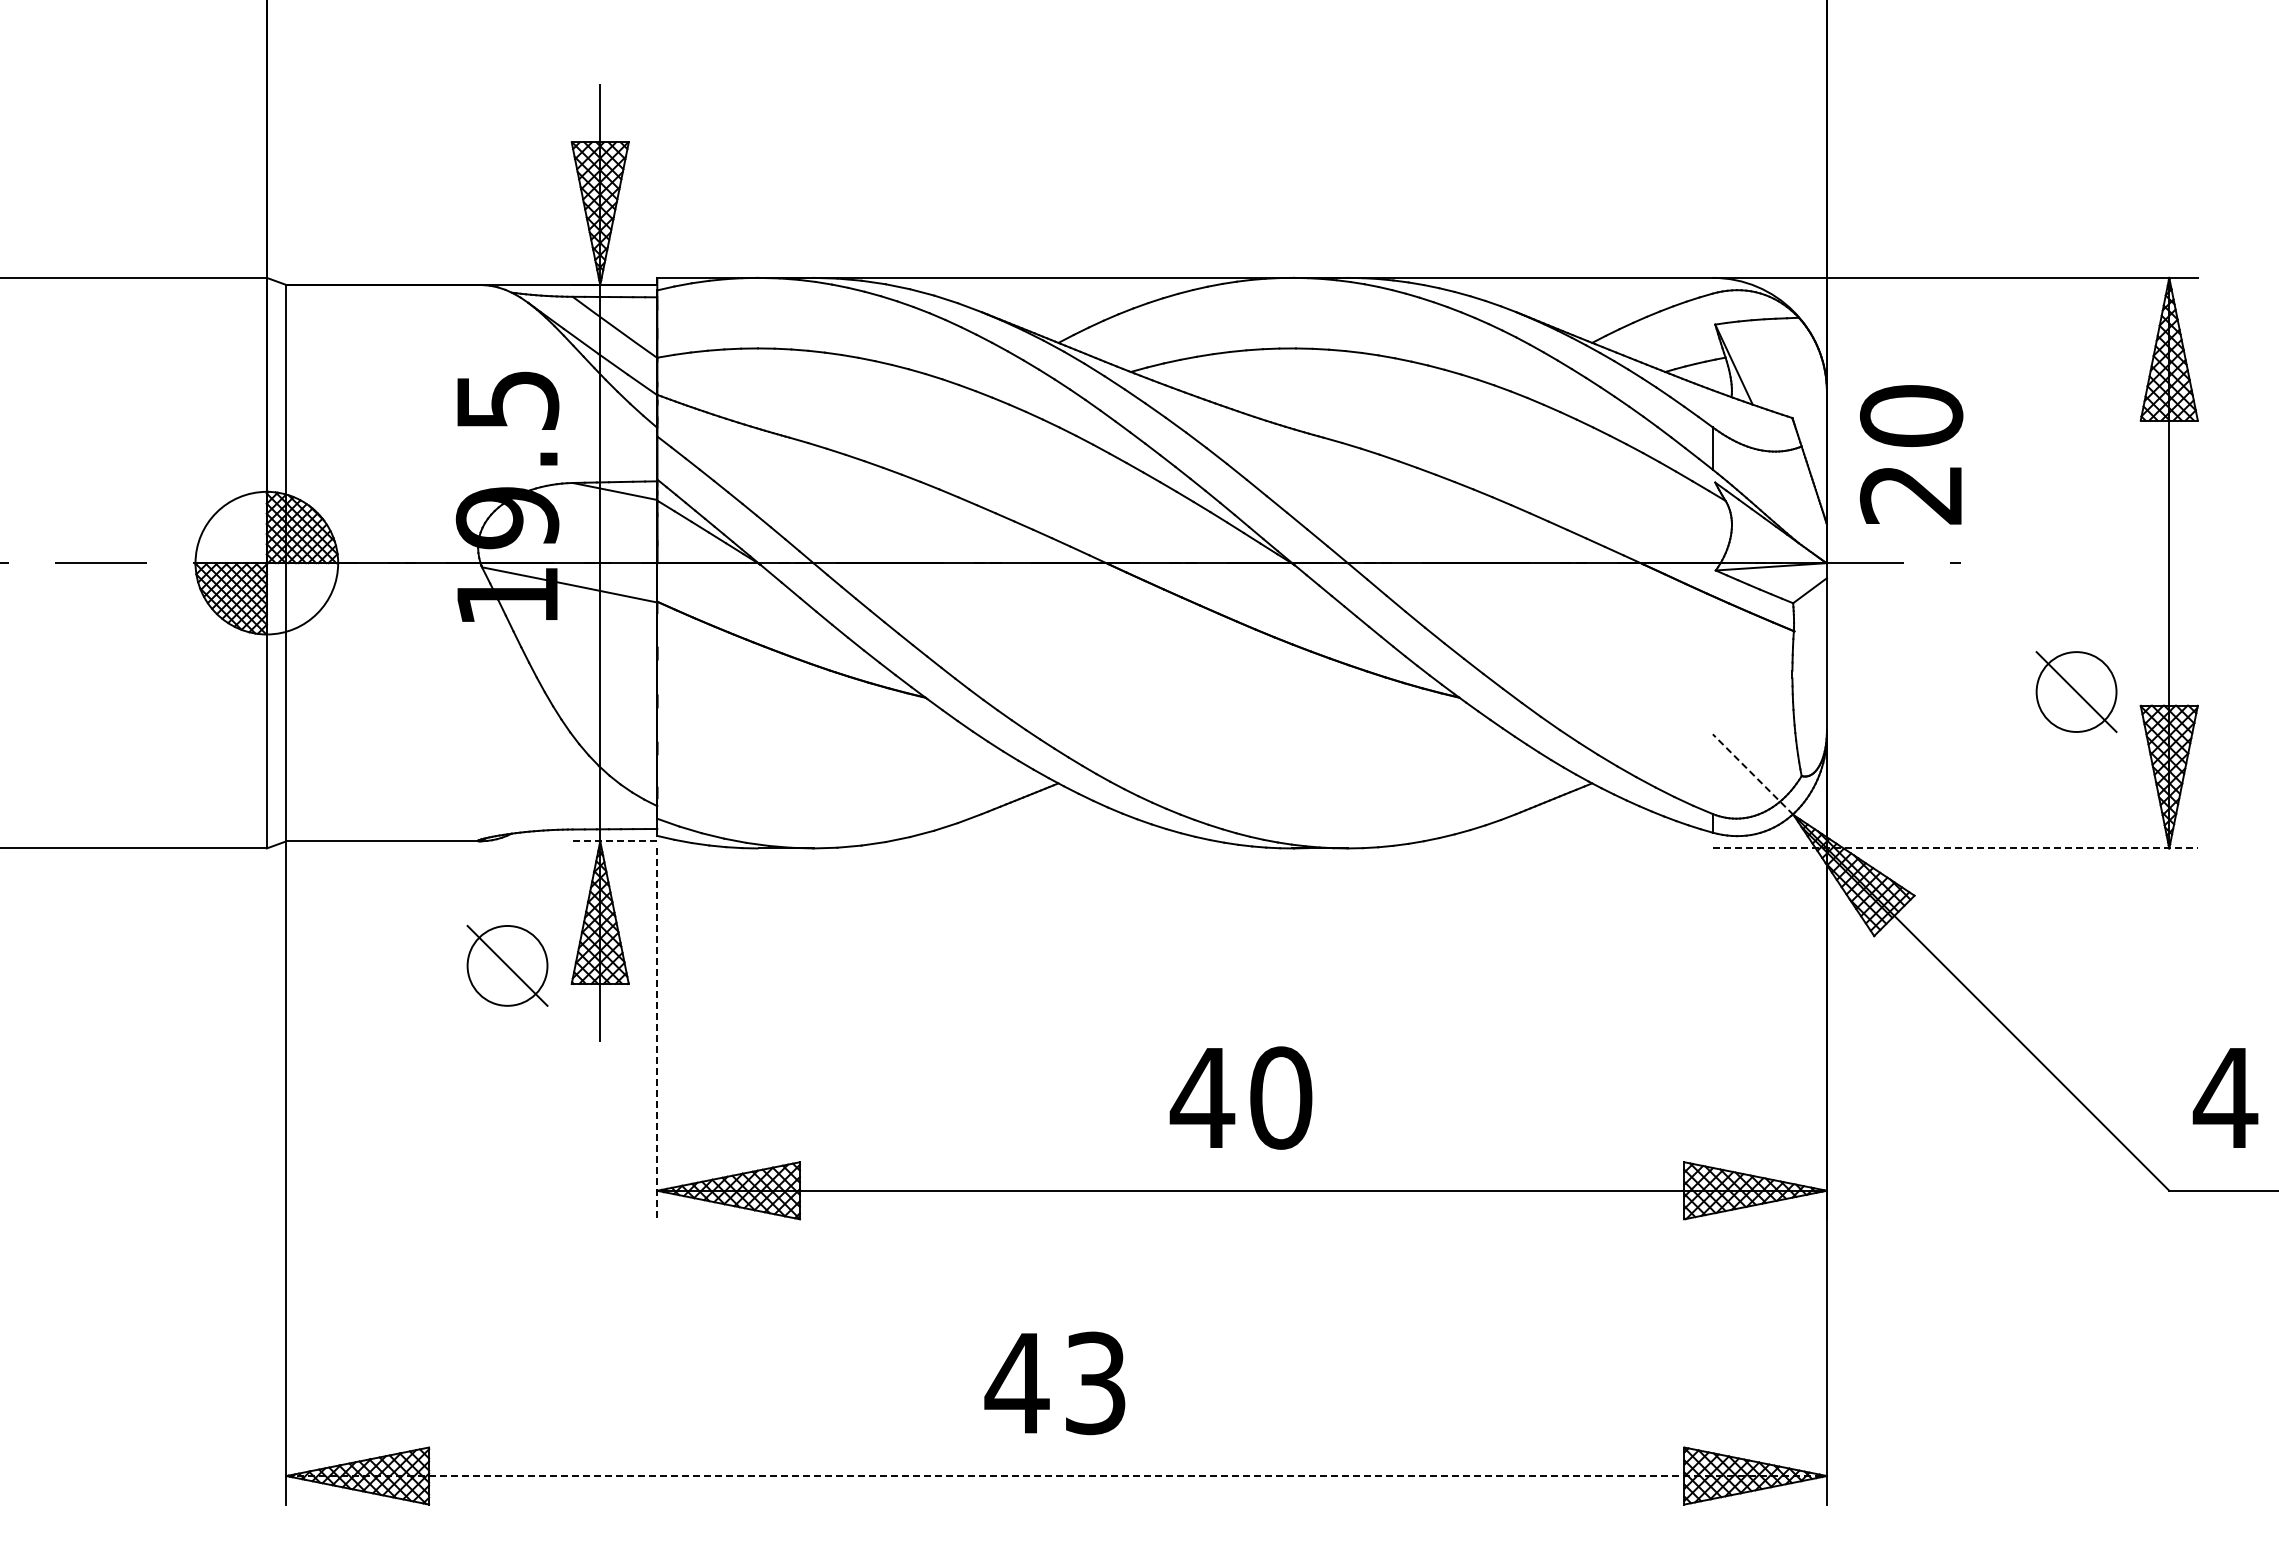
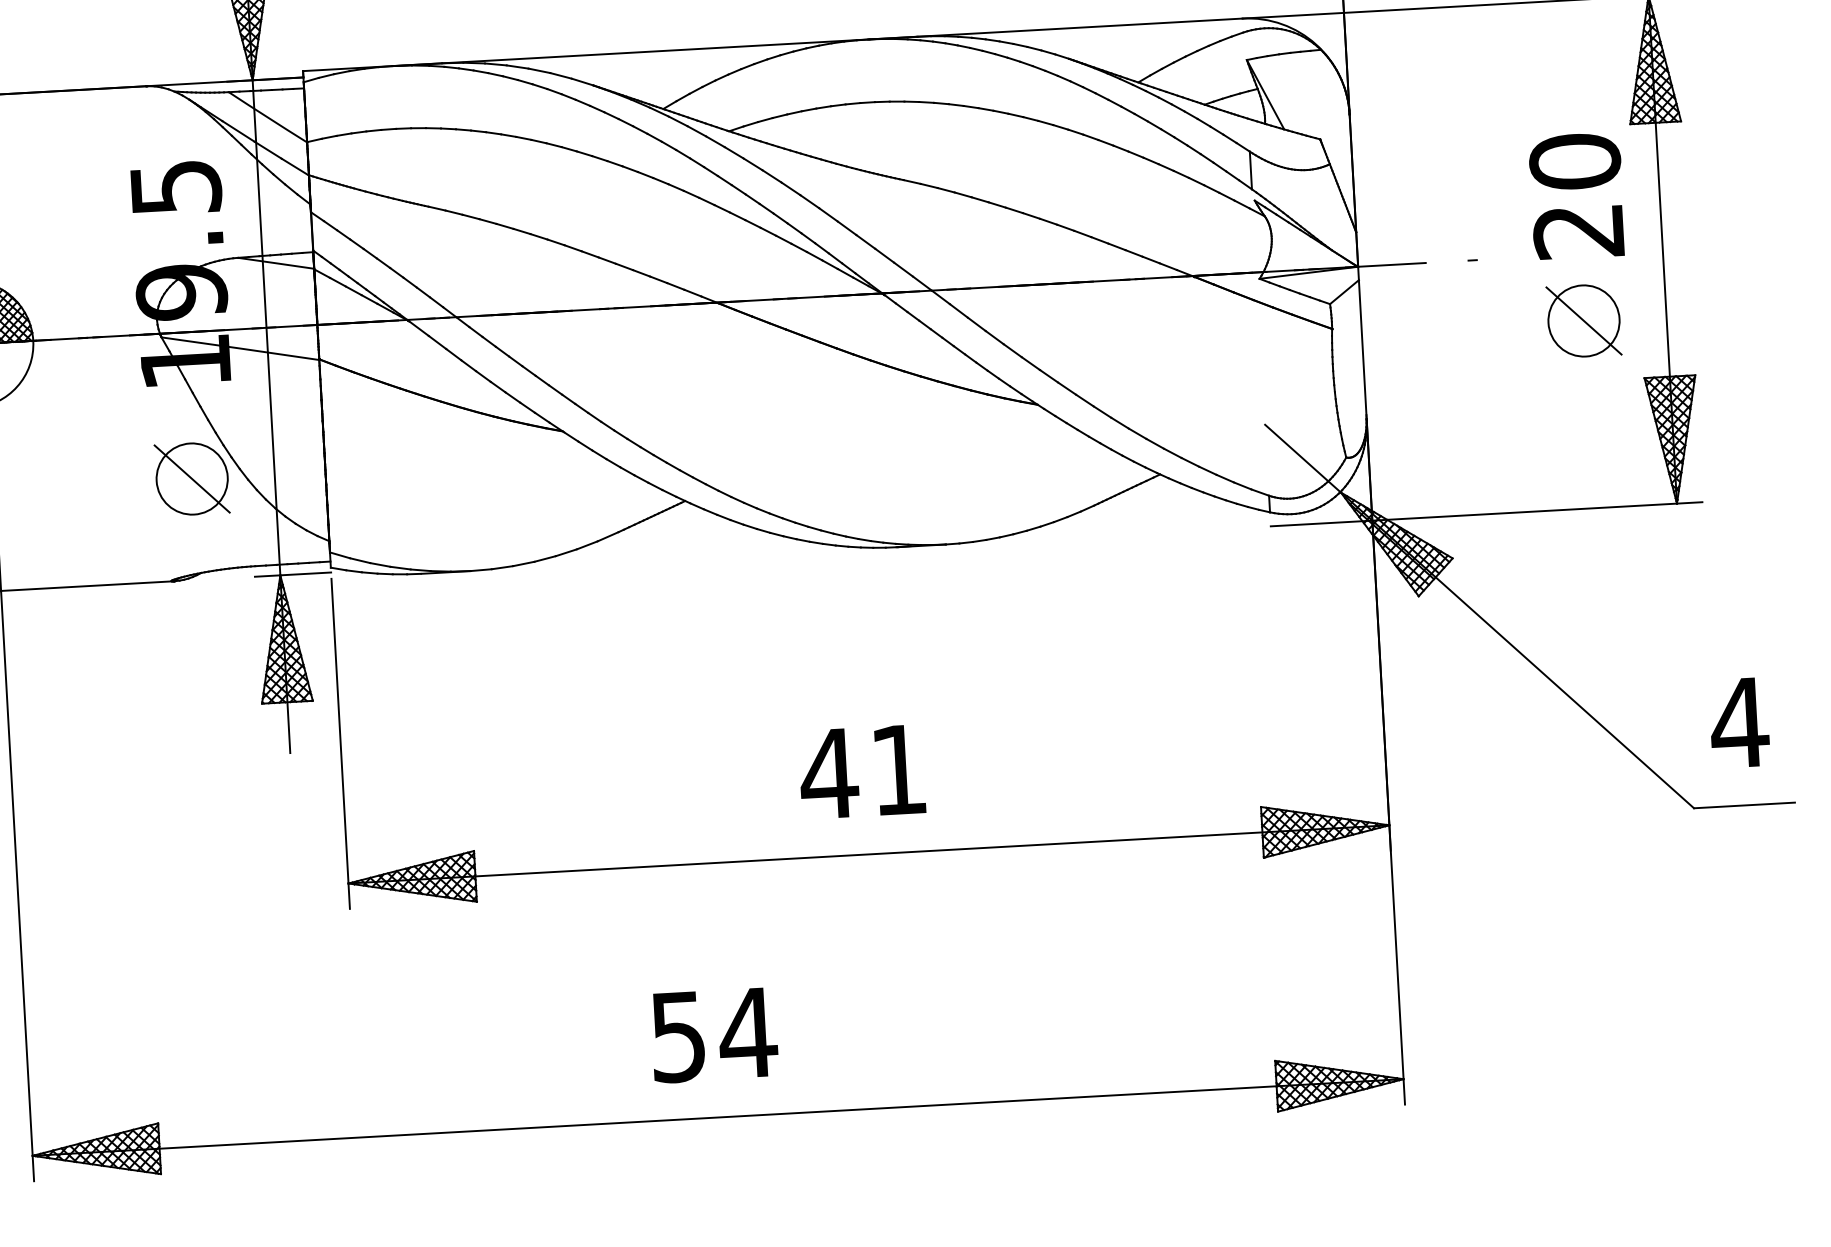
text: (1911, 454) -> (1576, 195), moved
part: (2076, 691) -> (1583, 320), moved
line: (1752, 774) -> (1302, 458), dashed -> solid
line: (614, 841) -> (293, 574), dashed -> solid
line: (1955, 848) -> (1486, 514), dashed -> solid
part: (507, 965) -> (192, 478), moved
line: (657, 1034) -> (340, 744), dashed -> solid
text: (1281, 1097) -> (899, 769), 40 -> 41
text: (1056, 1383) -> (713, 1035), 43 -> 54
line: (1057, 1476) -> (718, 1117), dashed -> solid

